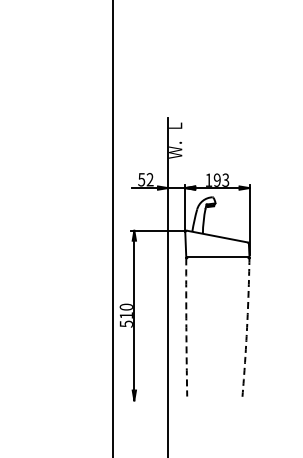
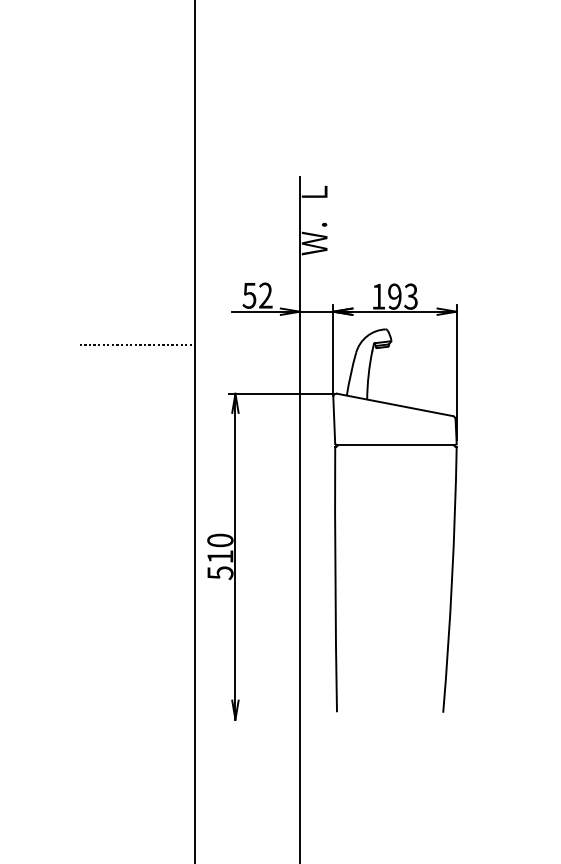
line: (83, 205) -> (137, 345), added
arc: (186, 327) -> (335, 579), dashed -> solid
arc: (247, 327) -> (452, 579), dashed -> solid

